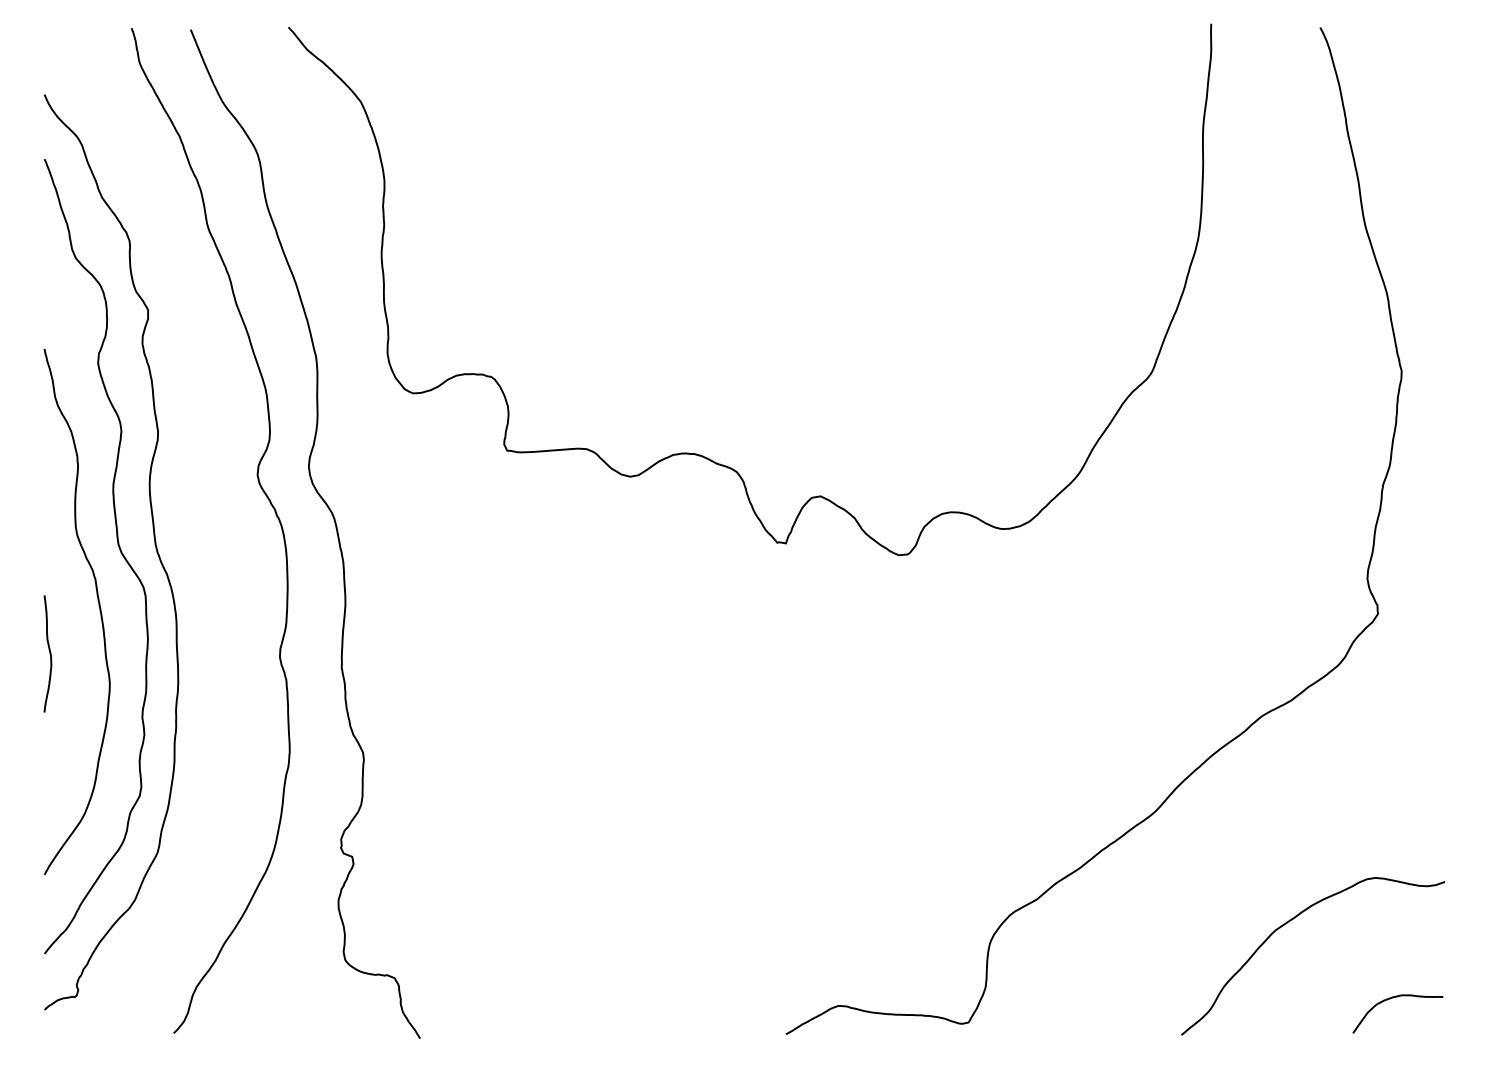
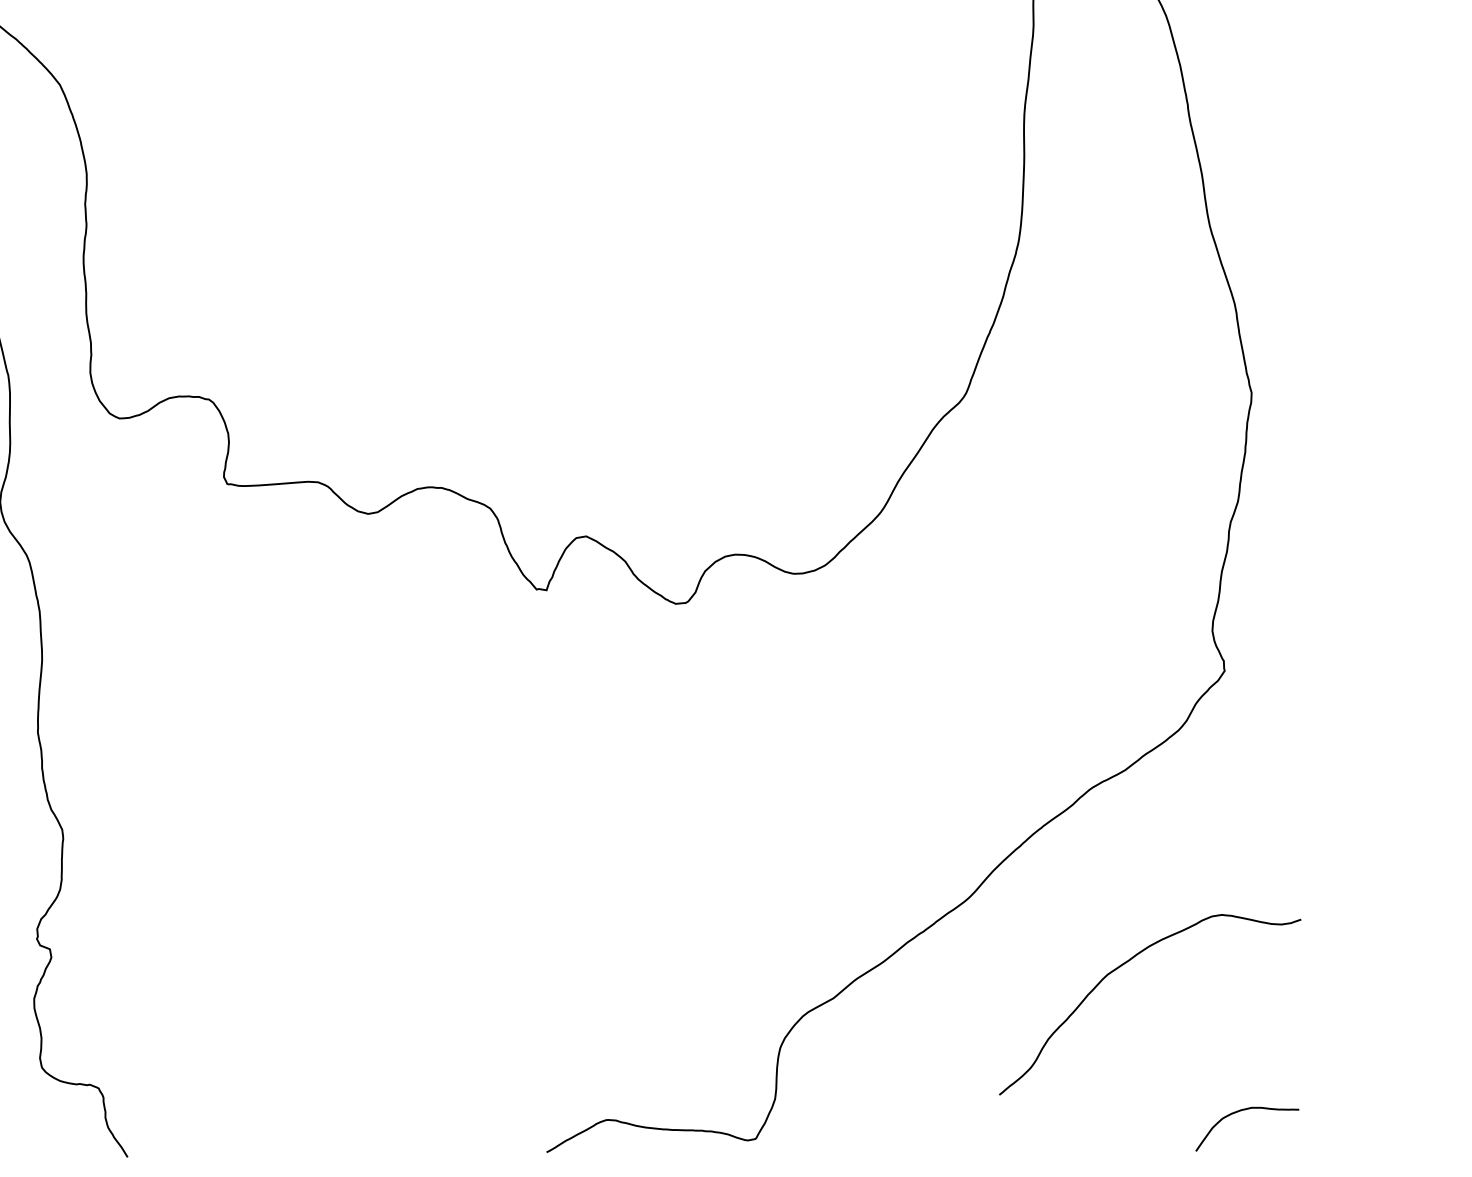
curve: (1289, 922) -> (1123, 965), moved

